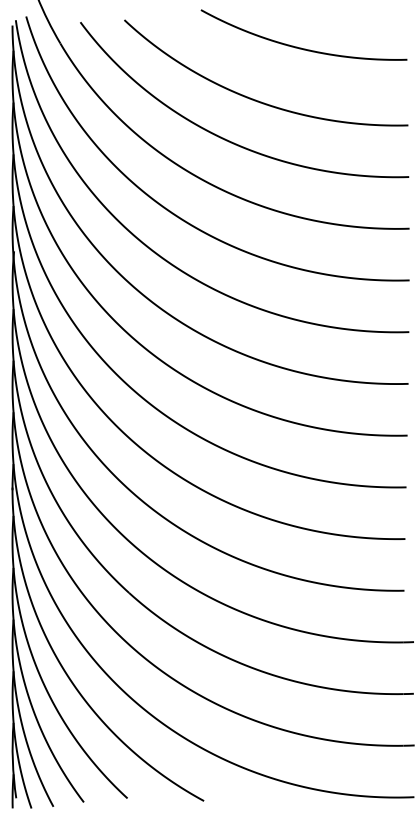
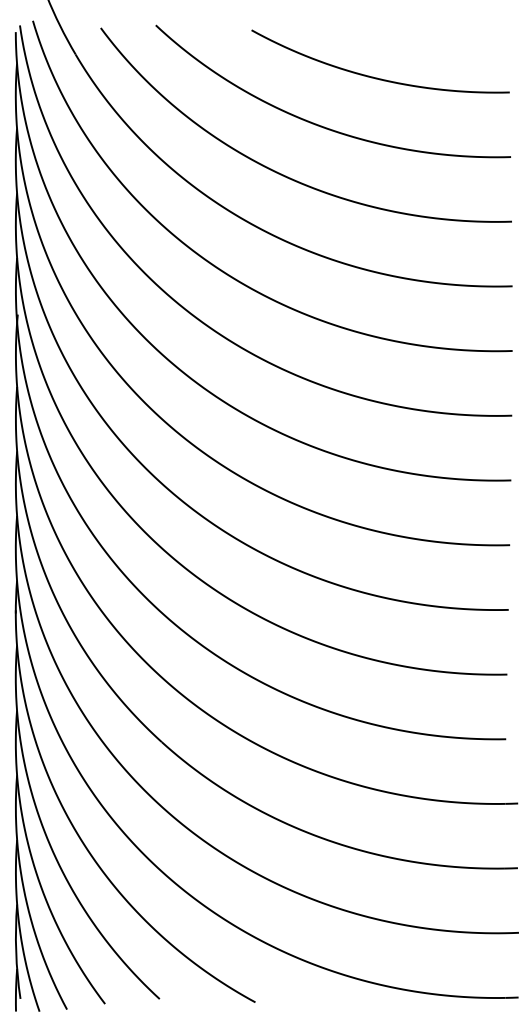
curve: (301, 47) -> (377, 77), moved

